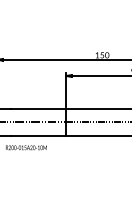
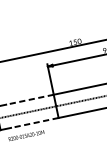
line: (38, 108) -> (29, 99), solid -> dashed
line: (38, 135) -> (34, 122), solid -> dashed

